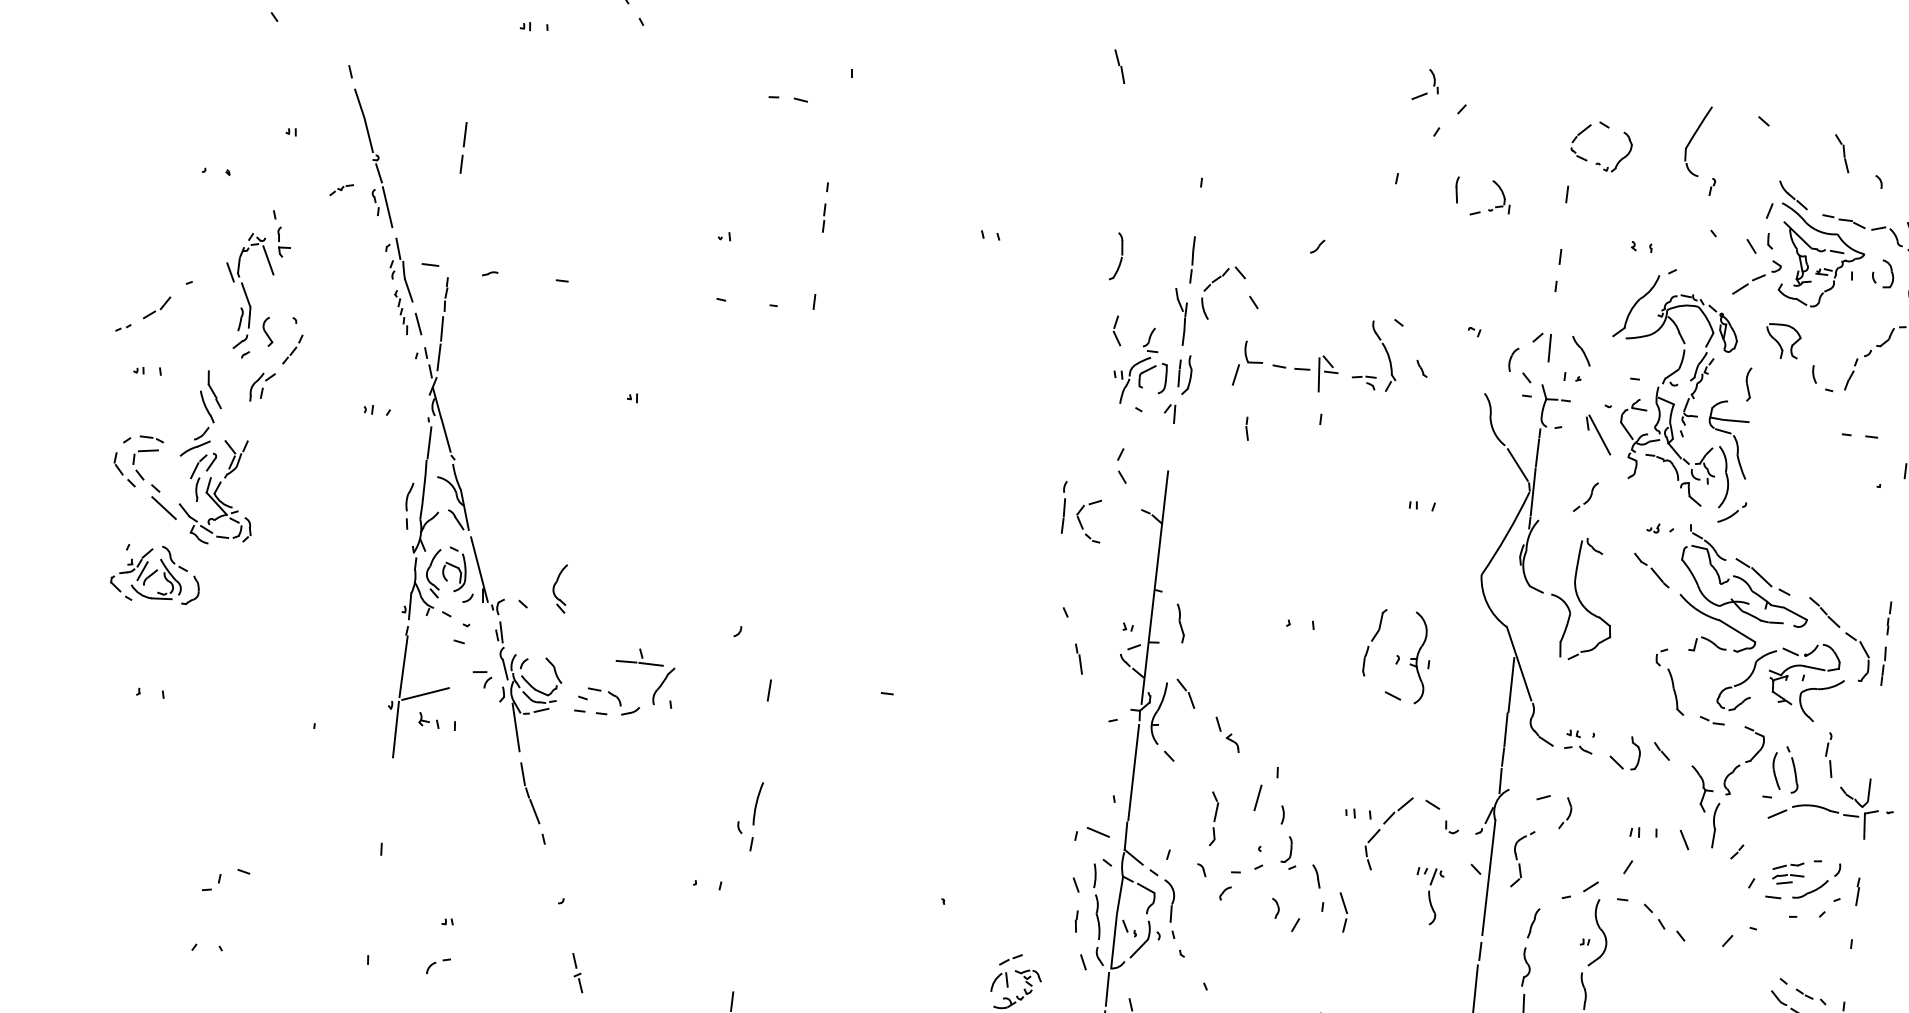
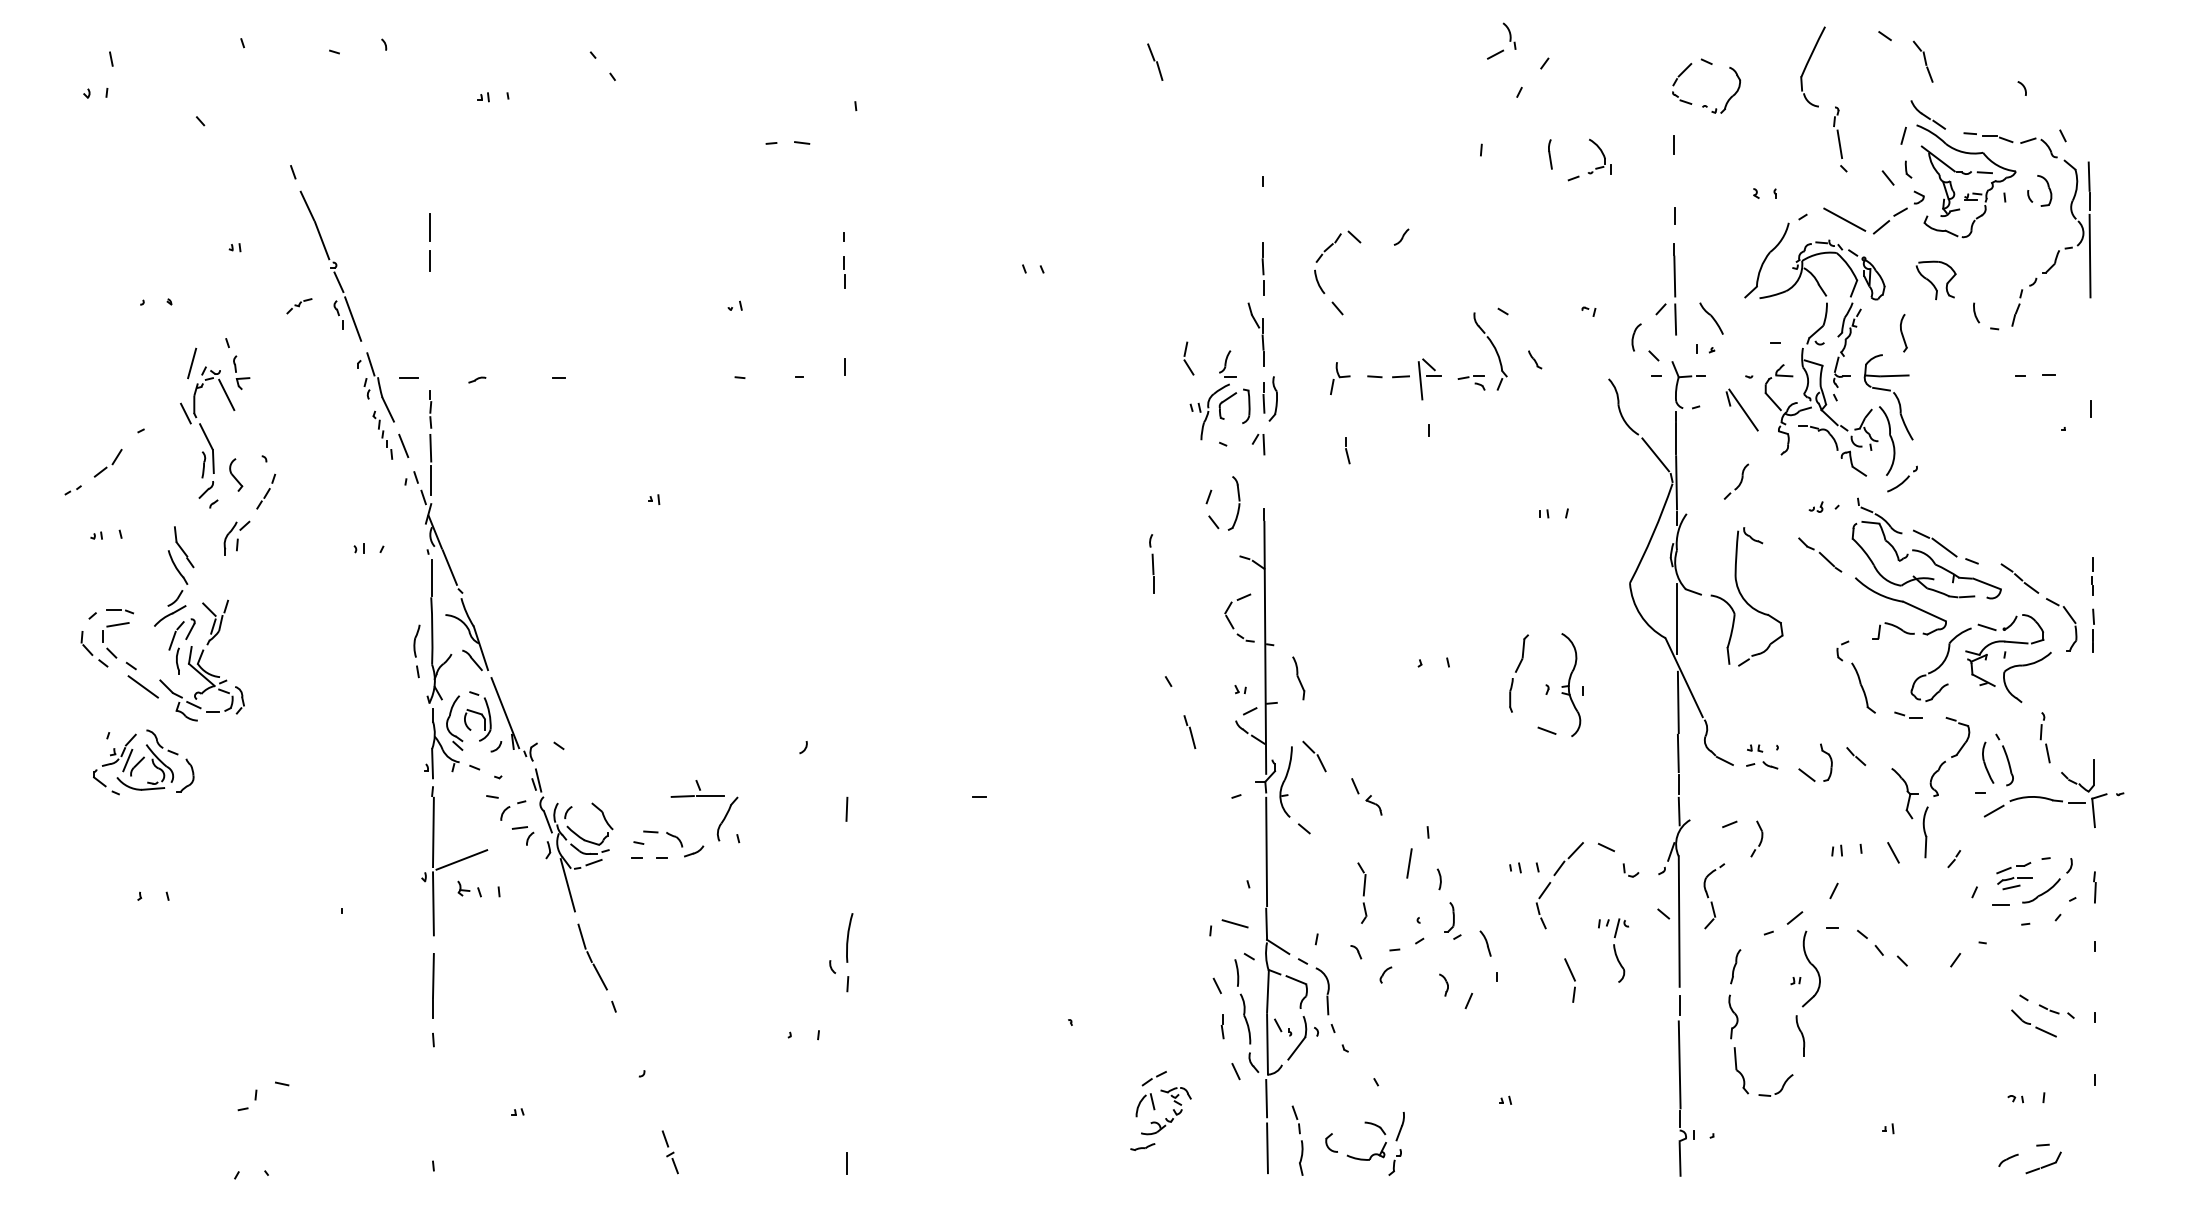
part: (1841, 153) -> (1922, 61), moved
line: (1712, 211) -> (1839, 144), added
line: (241, 229) -> (192, 363), added
part: (1116, 256) -> (1233, 503), moved
line: (1708, 278) -> (1844, 219), added
part: (1215, 281) -> (1327, 250), moved
line: (1553, 310) -> (1674, 276), added
part: (1248, 364) -> (1340, 378), size x0.62
part: (1081, 523) -> (1231, 622), moved
part: (560, 587) -> (598, 722), removed
line: (1519, 611) -> (1677, 618), added
line: (387, 801) -> (433, 985), added
part: (1342, 912) -> (1569, 980), moved
part: (438, 966) -> (513, 810), moved

